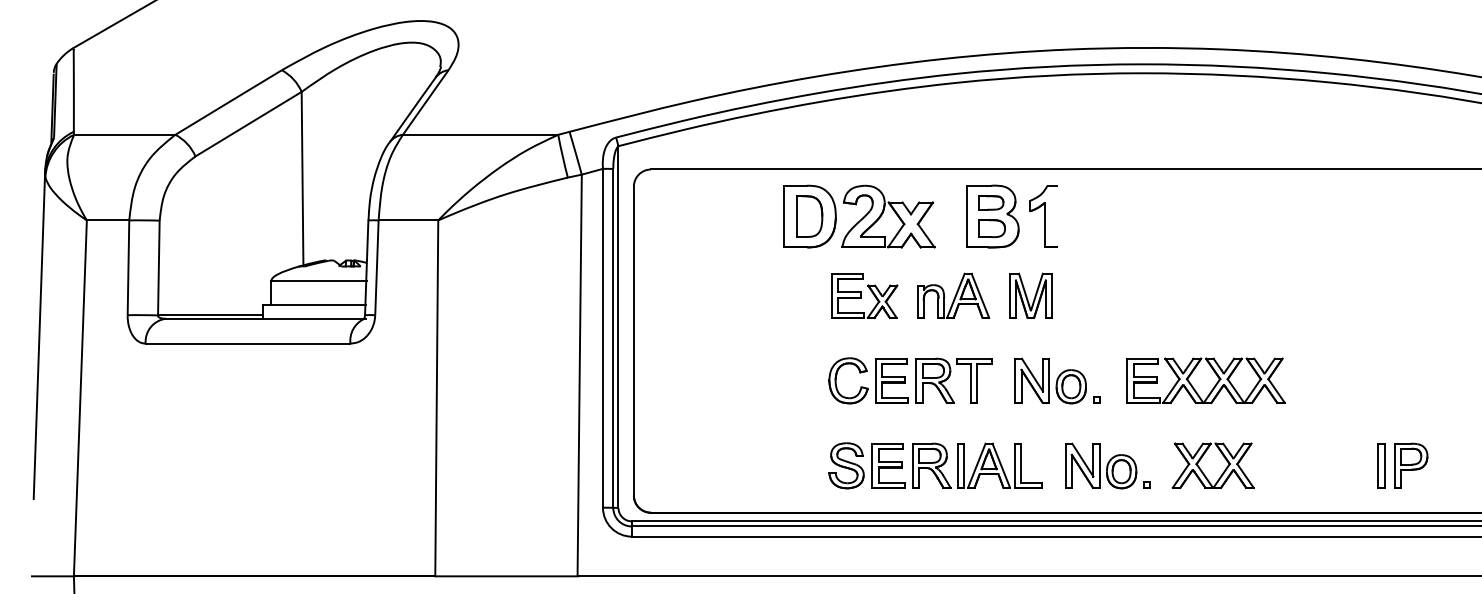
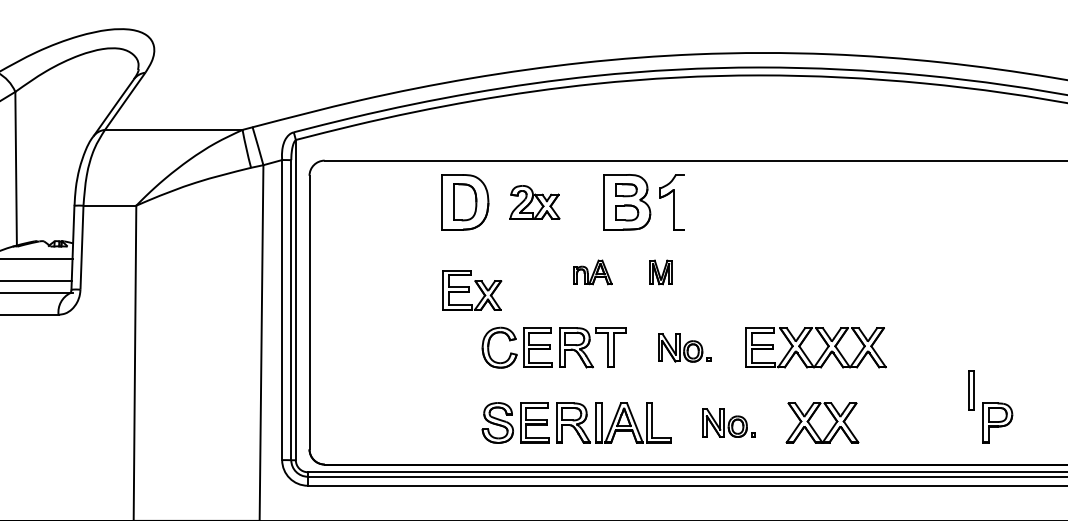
part: (888, 216) -> (534, 202), size x0.6
part: (864, 295) -> (472, 289), moved
part: (953, 295) -> (592, 272), size x0.6
part: (1030, 295) -> (660, 272), size x0.6
part: (1057, 380) -> (684, 347), size x0.7
part: (1107, 465) -> (728, 422), size x0.7
part: (1381, 465) -> (971, 389), moved

